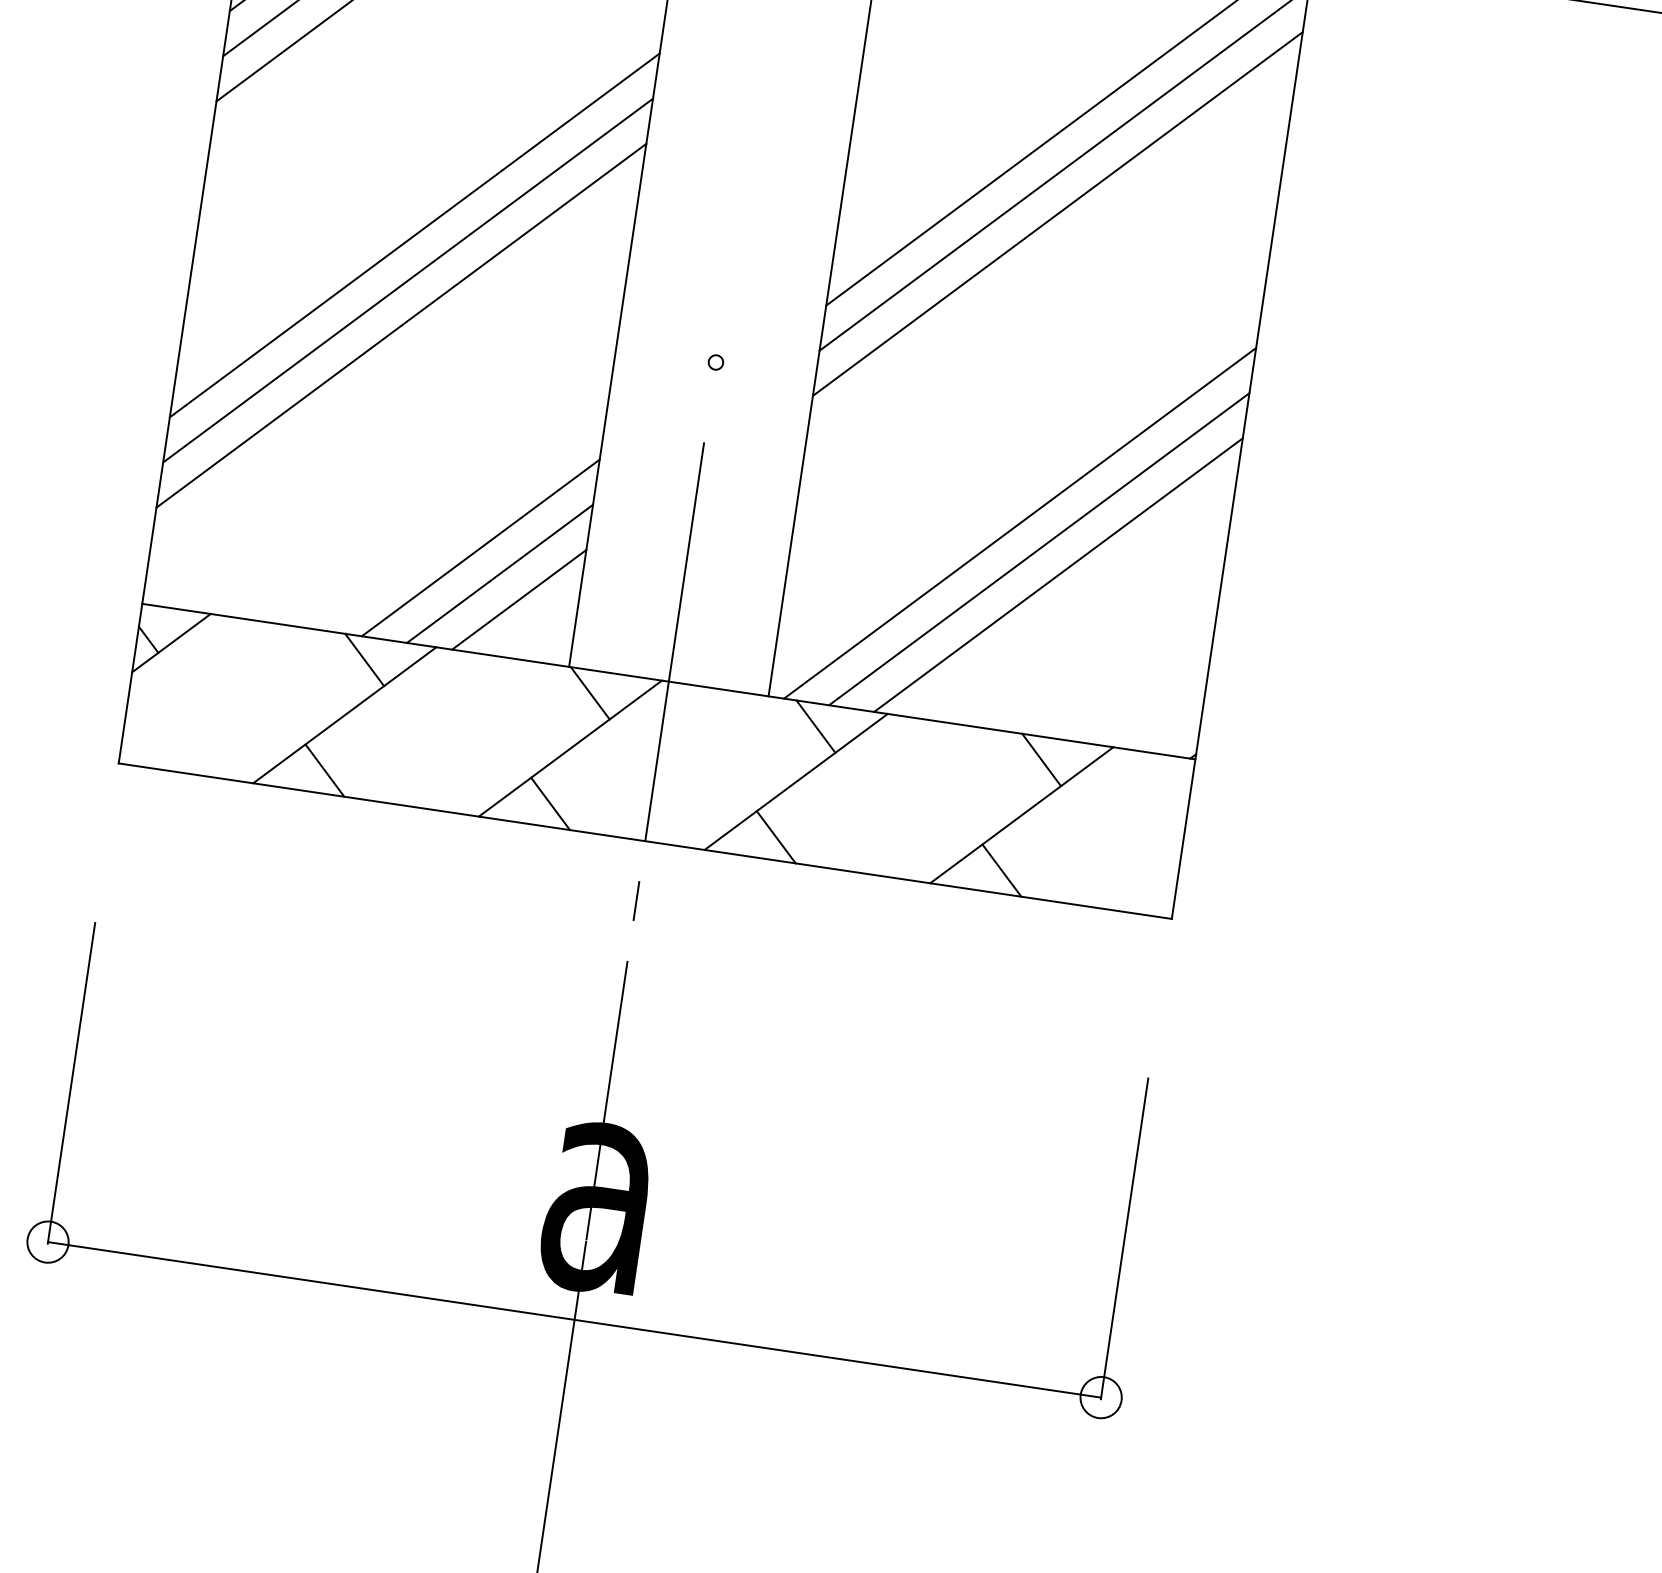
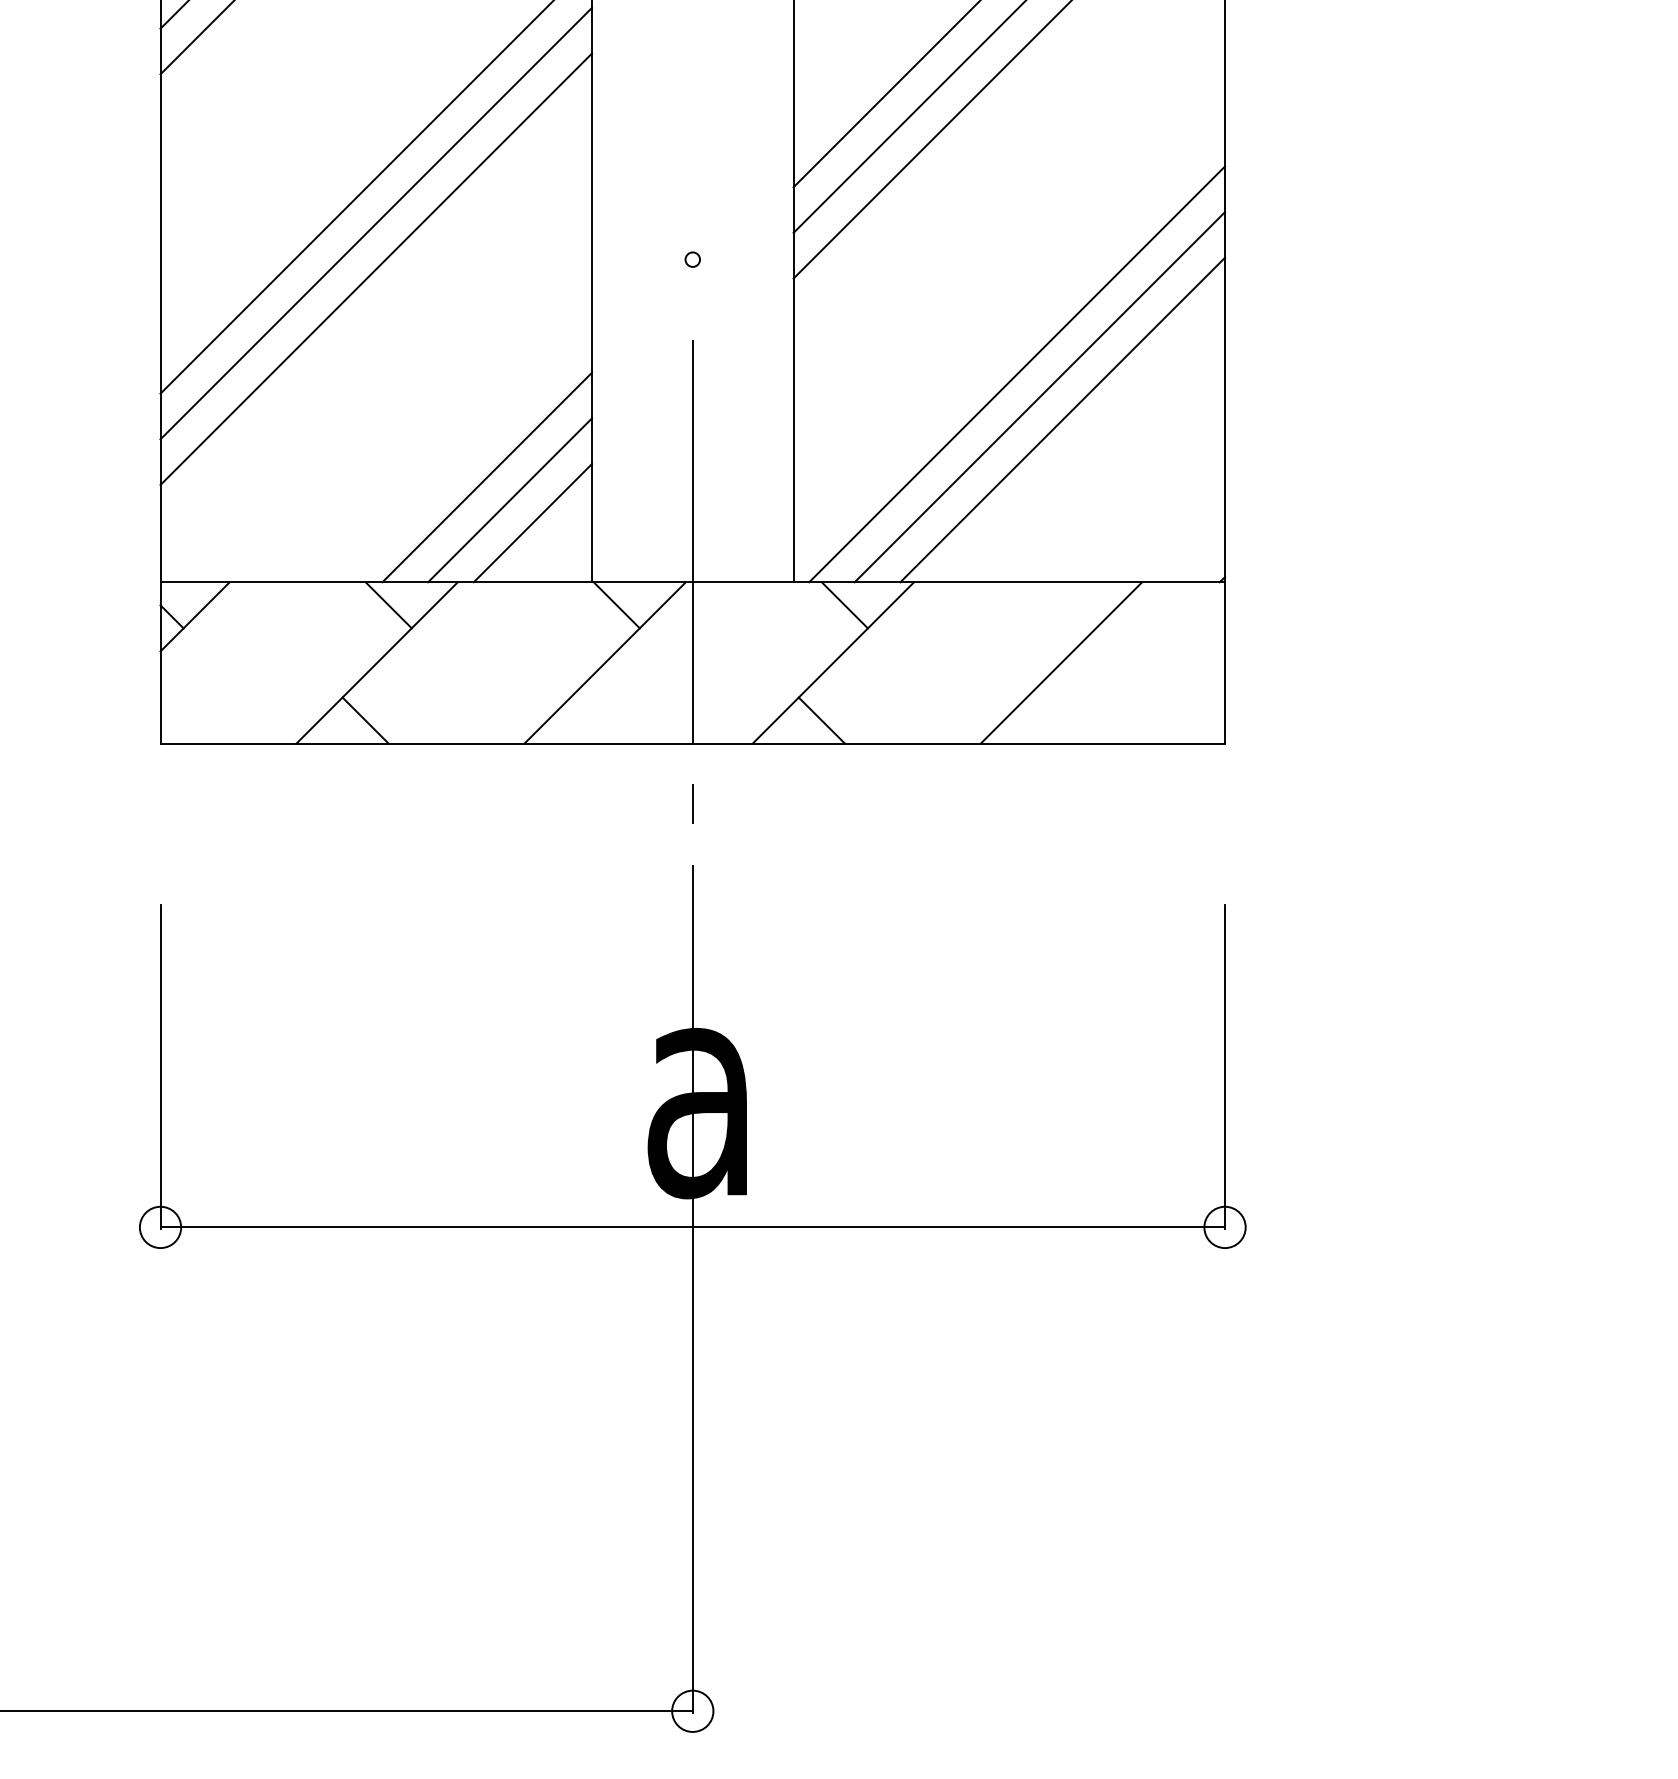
line: (1042, 760) -> (1073, 605), removed
line: (550, 803) -> (593, 720), removed
line: (1001, 870) -> (1049, 720), removed

